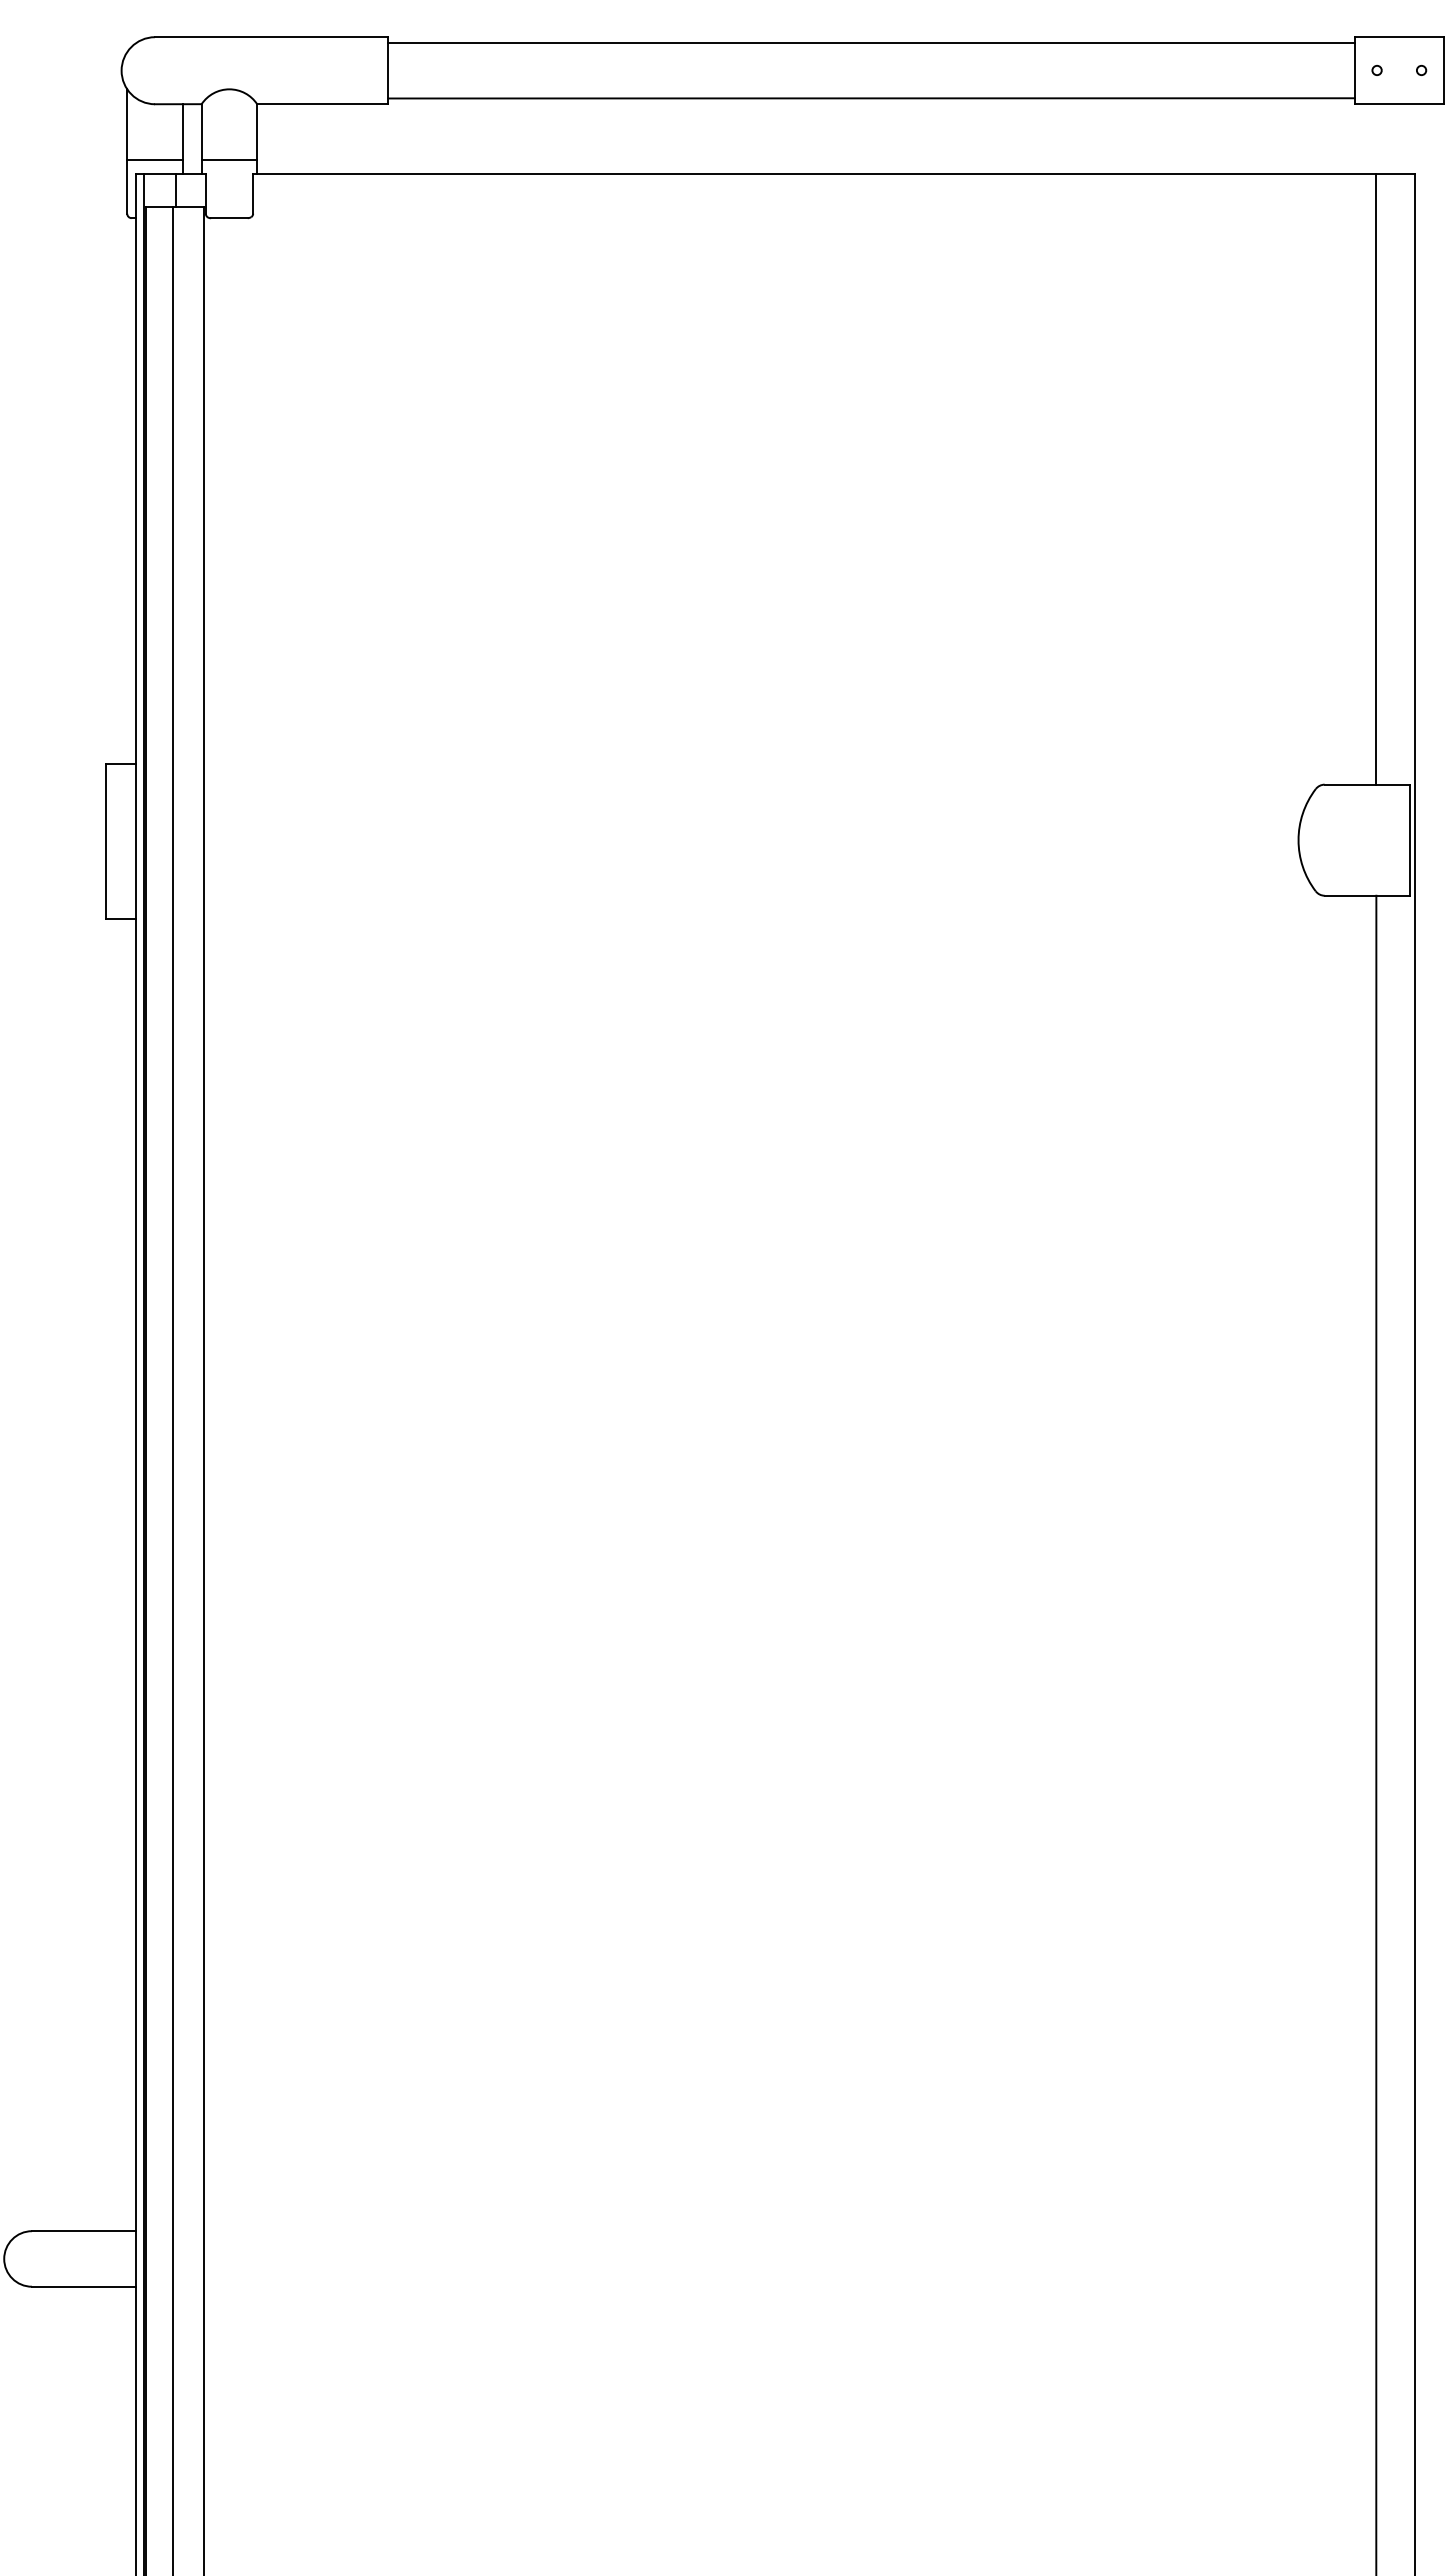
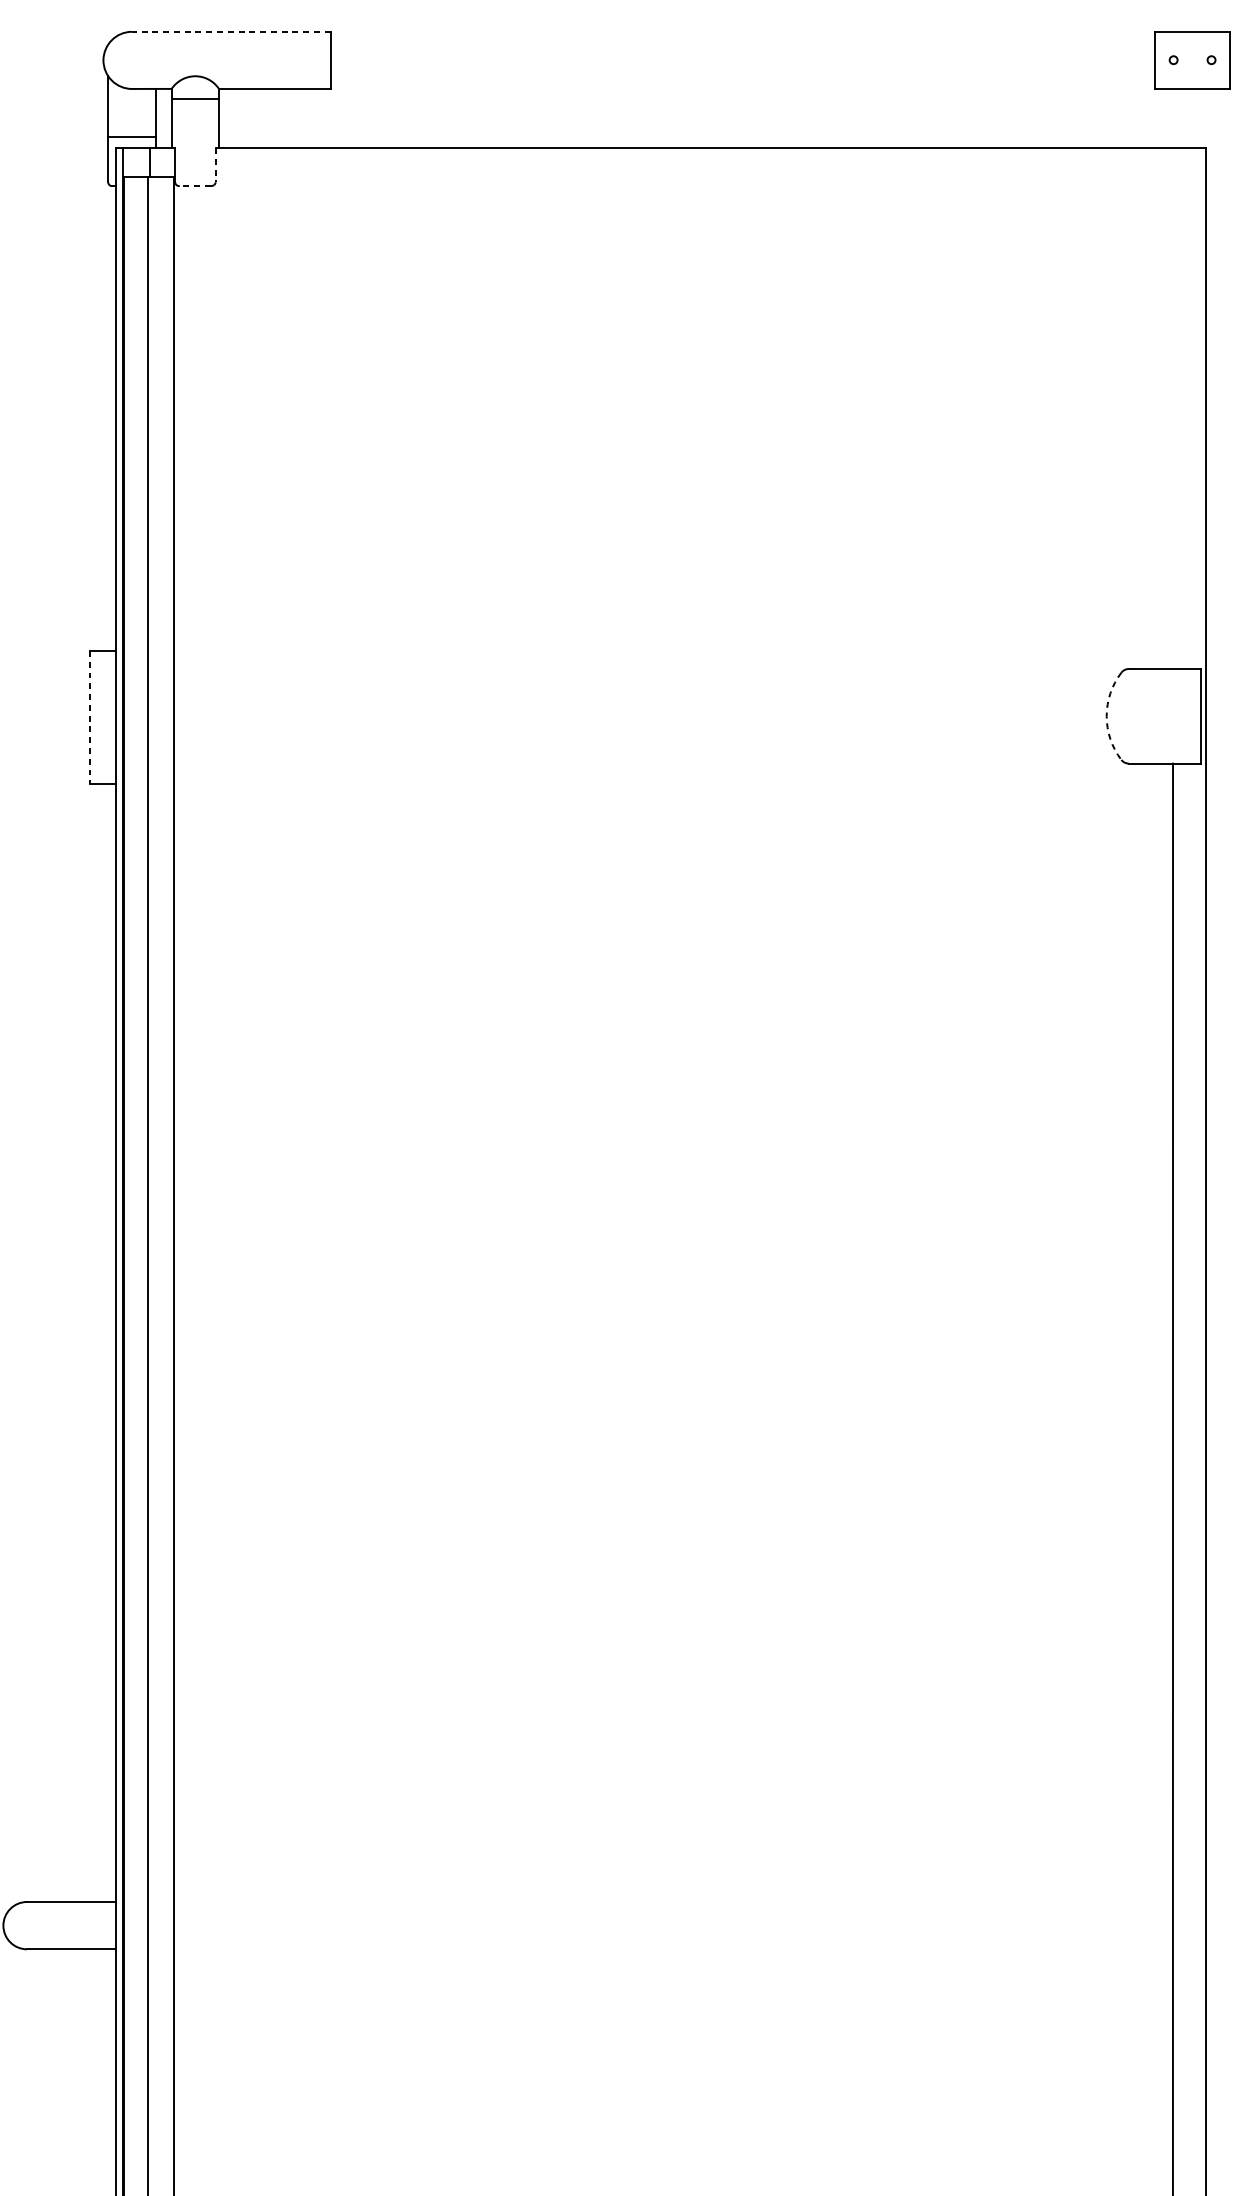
line: (271, 37) -> (231, 32), solid -> dashed
line: (871, 42) -> (742, 36), removed
line: (871, 98) -> (742, 84), removed
line: (229, 160) -> (195, 99), moved
line: (253, 194) -> (215, 165), solid -> dashed
line: (228, 218) -> (194, 186), solid -> dashed
line: (1376, 478) -> (1173, 407), removed
arc: (1298, 840) -> (1106, 716), solid -> dashed
line: (105, 841) -> (89, 717), solid -> dashed

